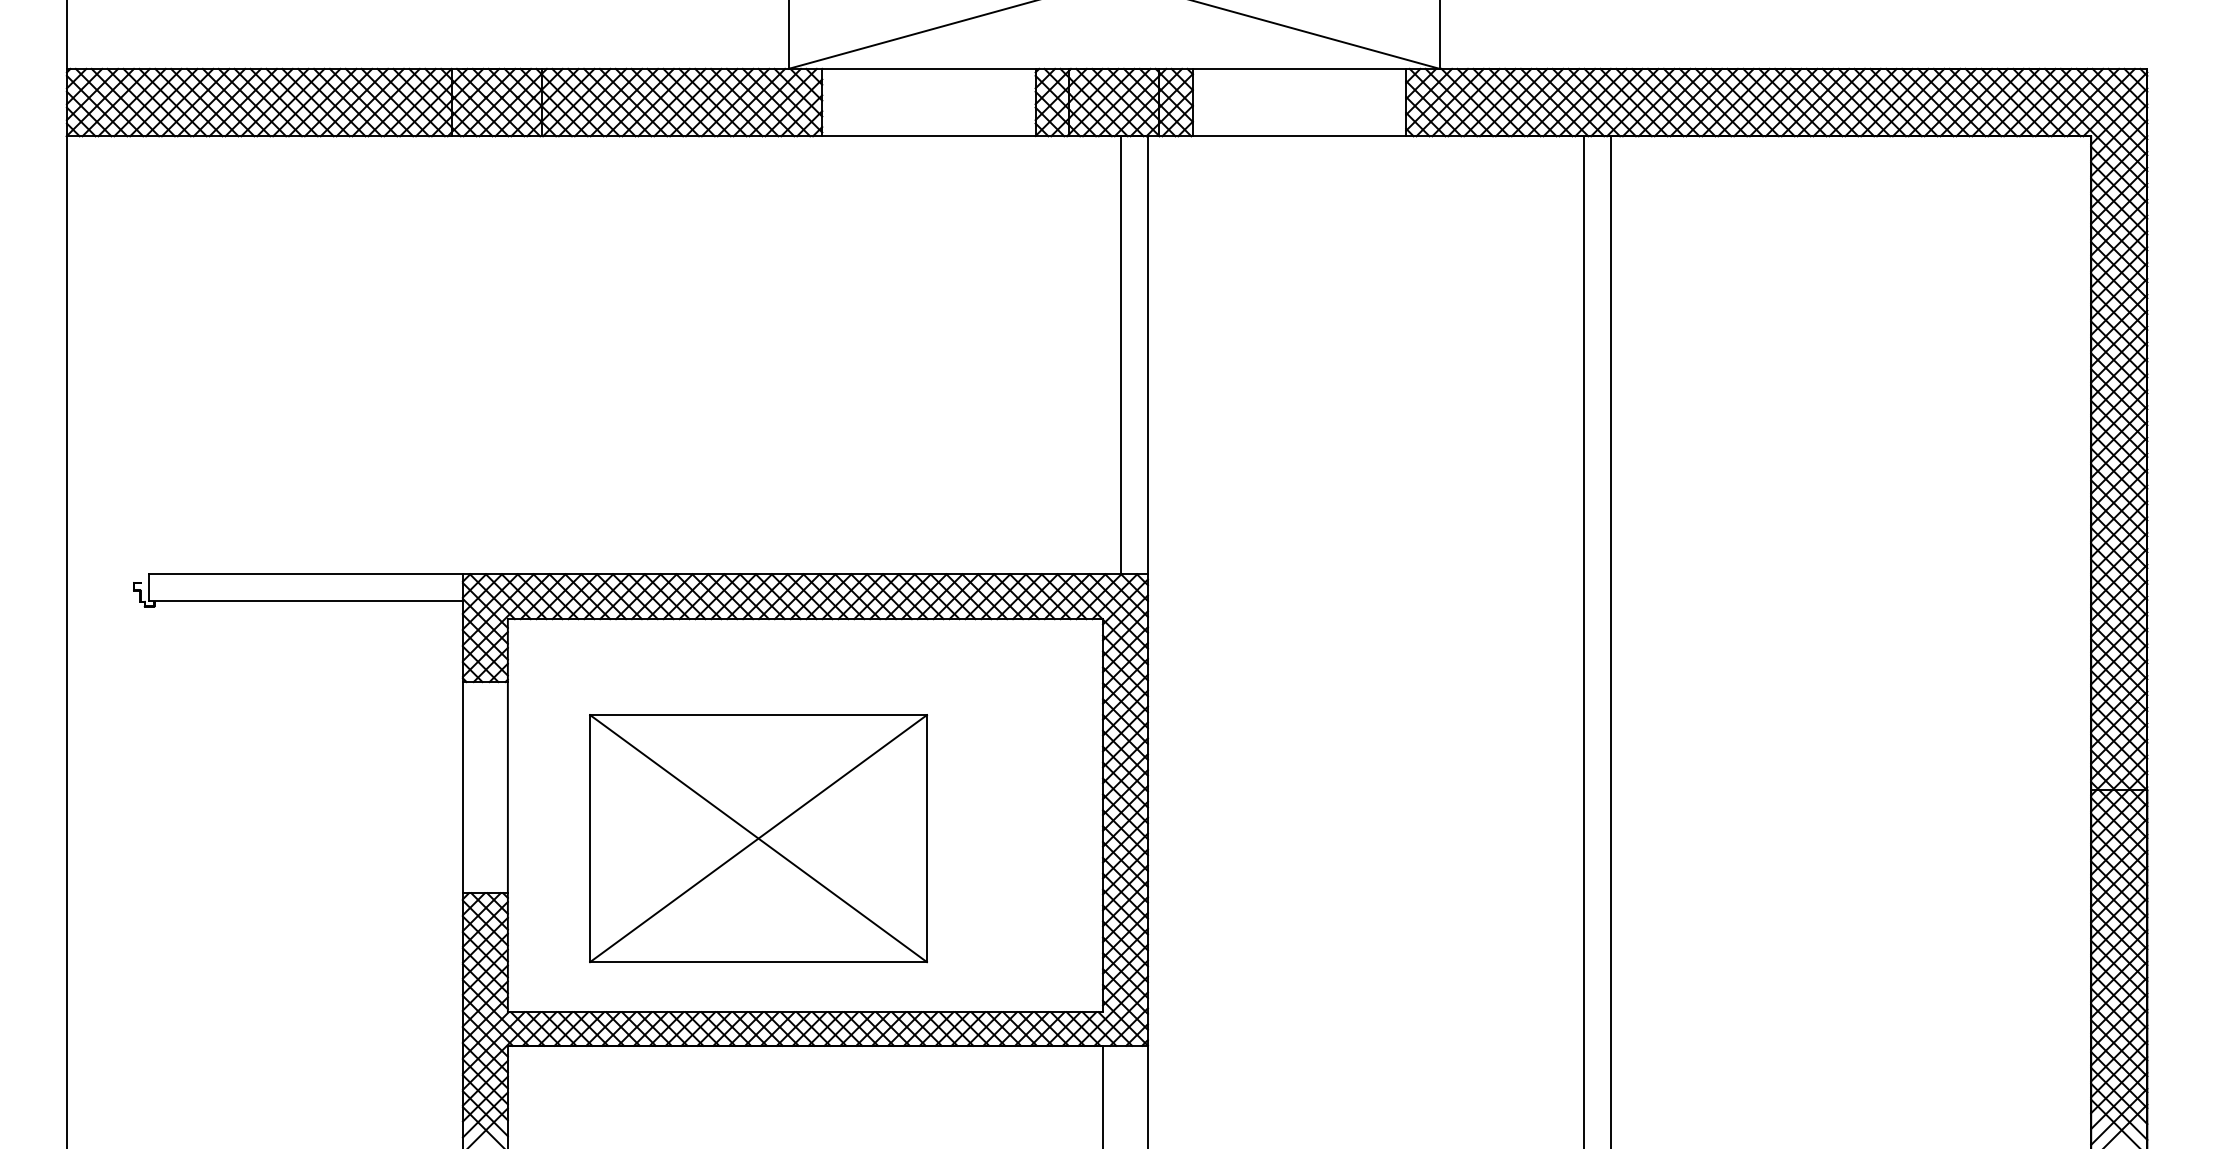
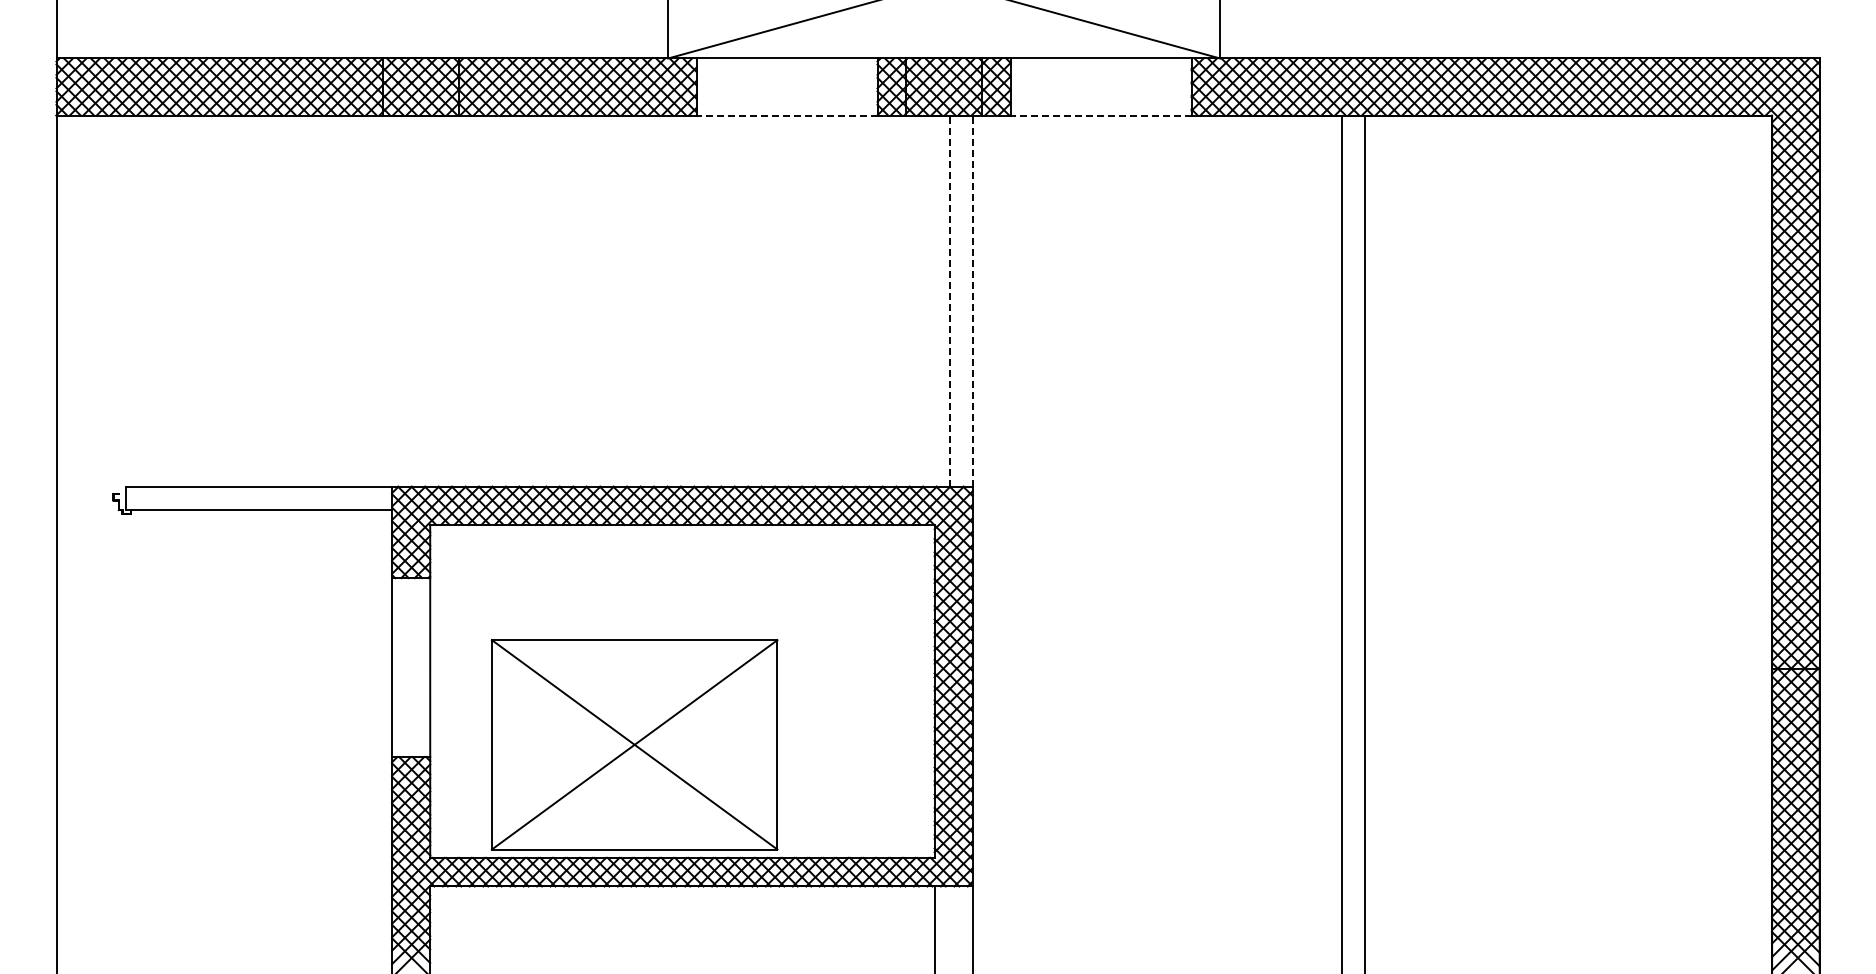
line: (928, 136) -> (786, 115), solid -> dashed
line: (1298, 136) -> (1100, 115), solid -> dashed
line: (1120, 355) -> (949, 301), solid -> dashed
line: (1147, 355) -> (972, 301), solid -> dashed
part: (758, 838) -> (634, 744), moved

